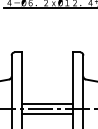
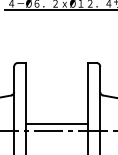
line: (47, 113) -> (57, 136), removed

